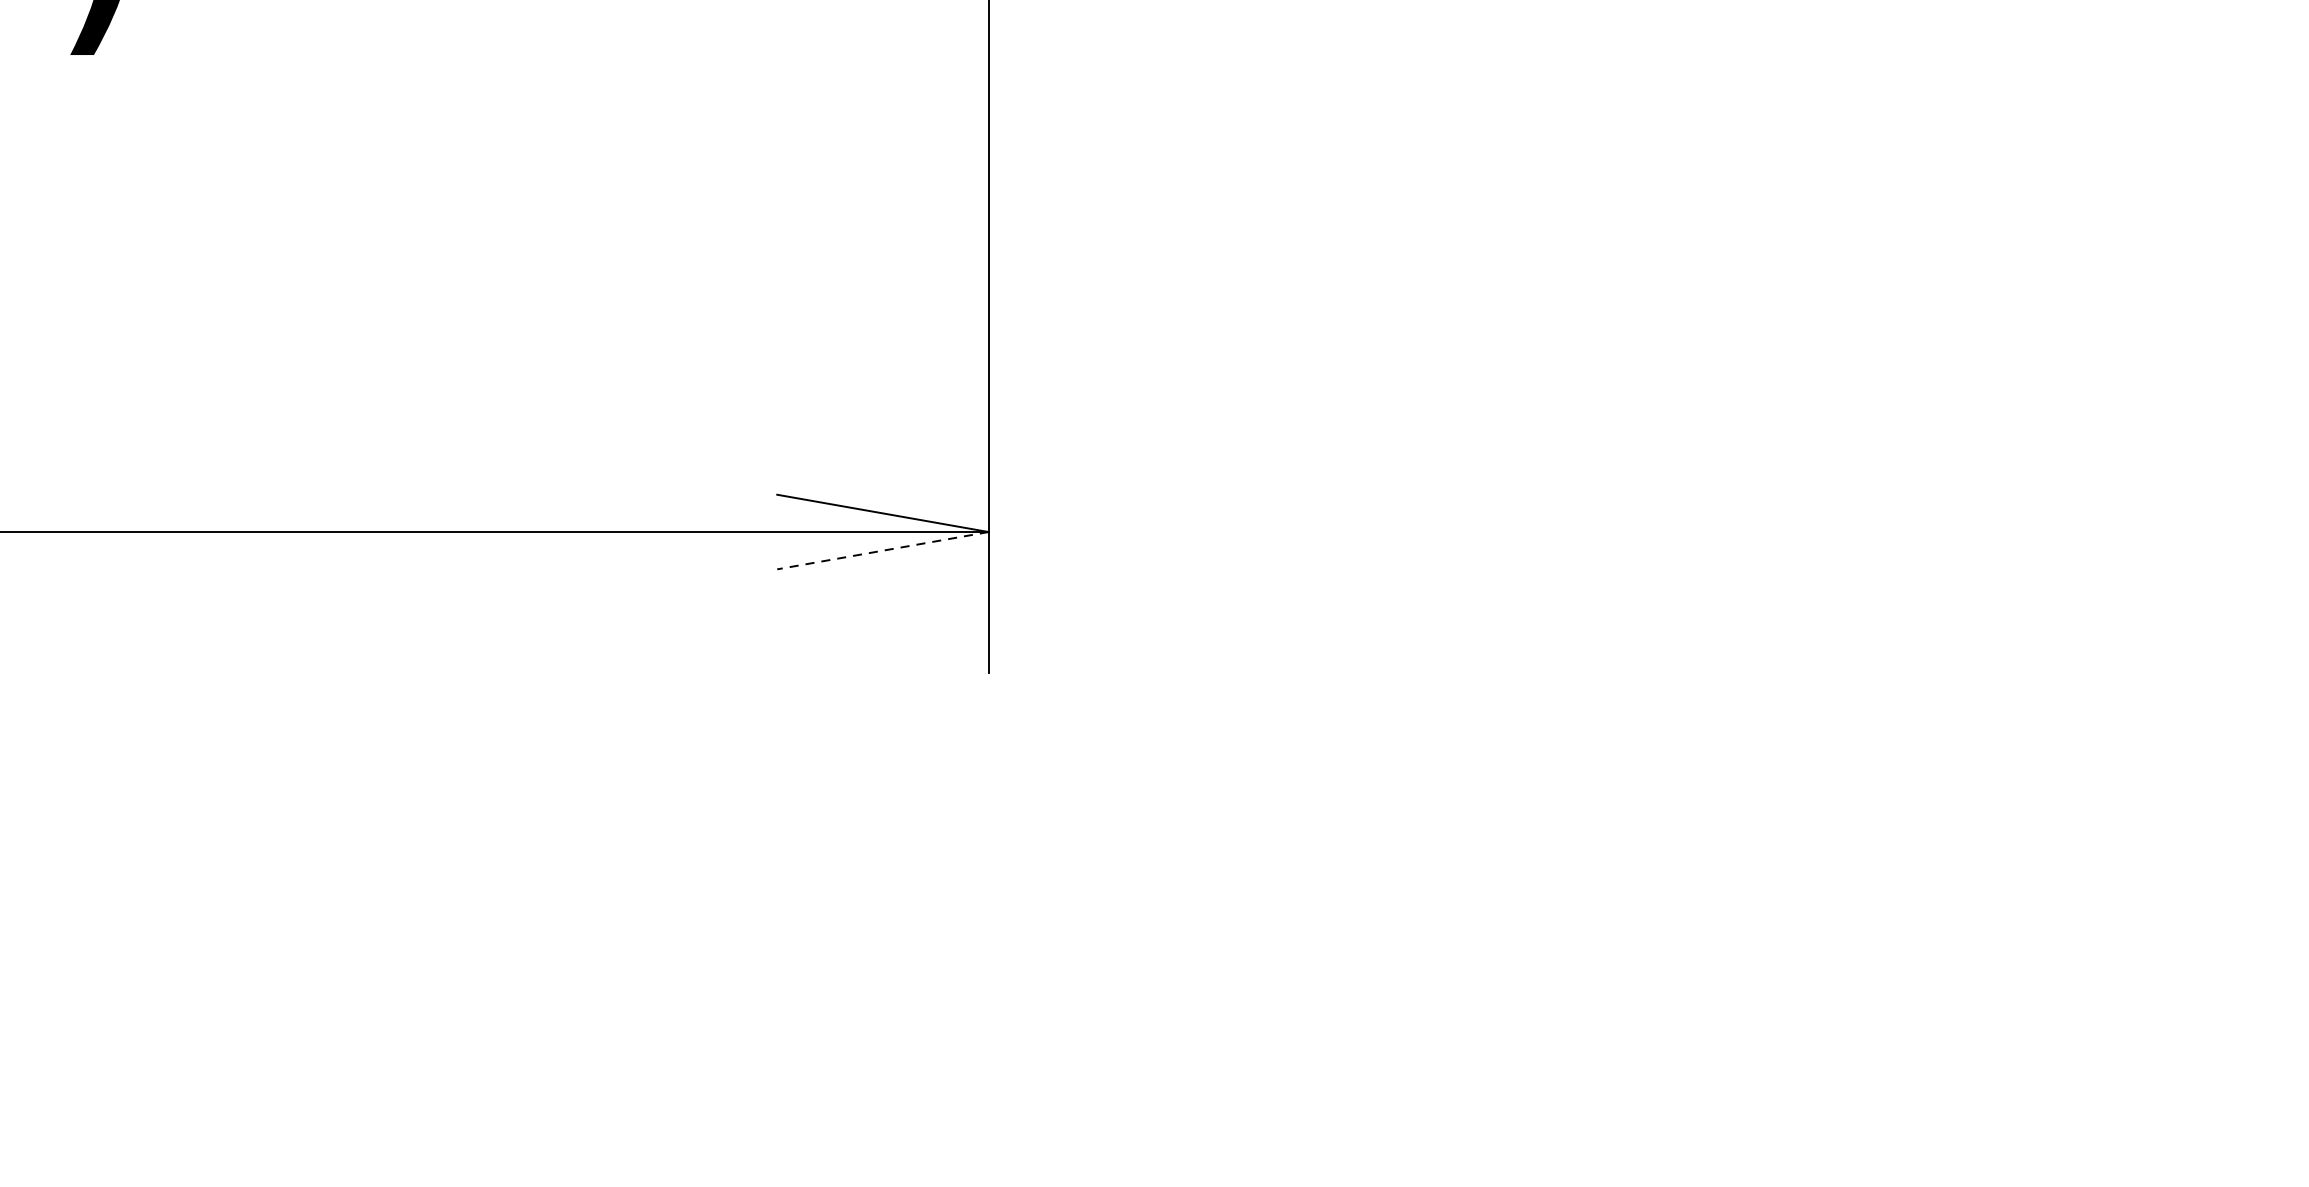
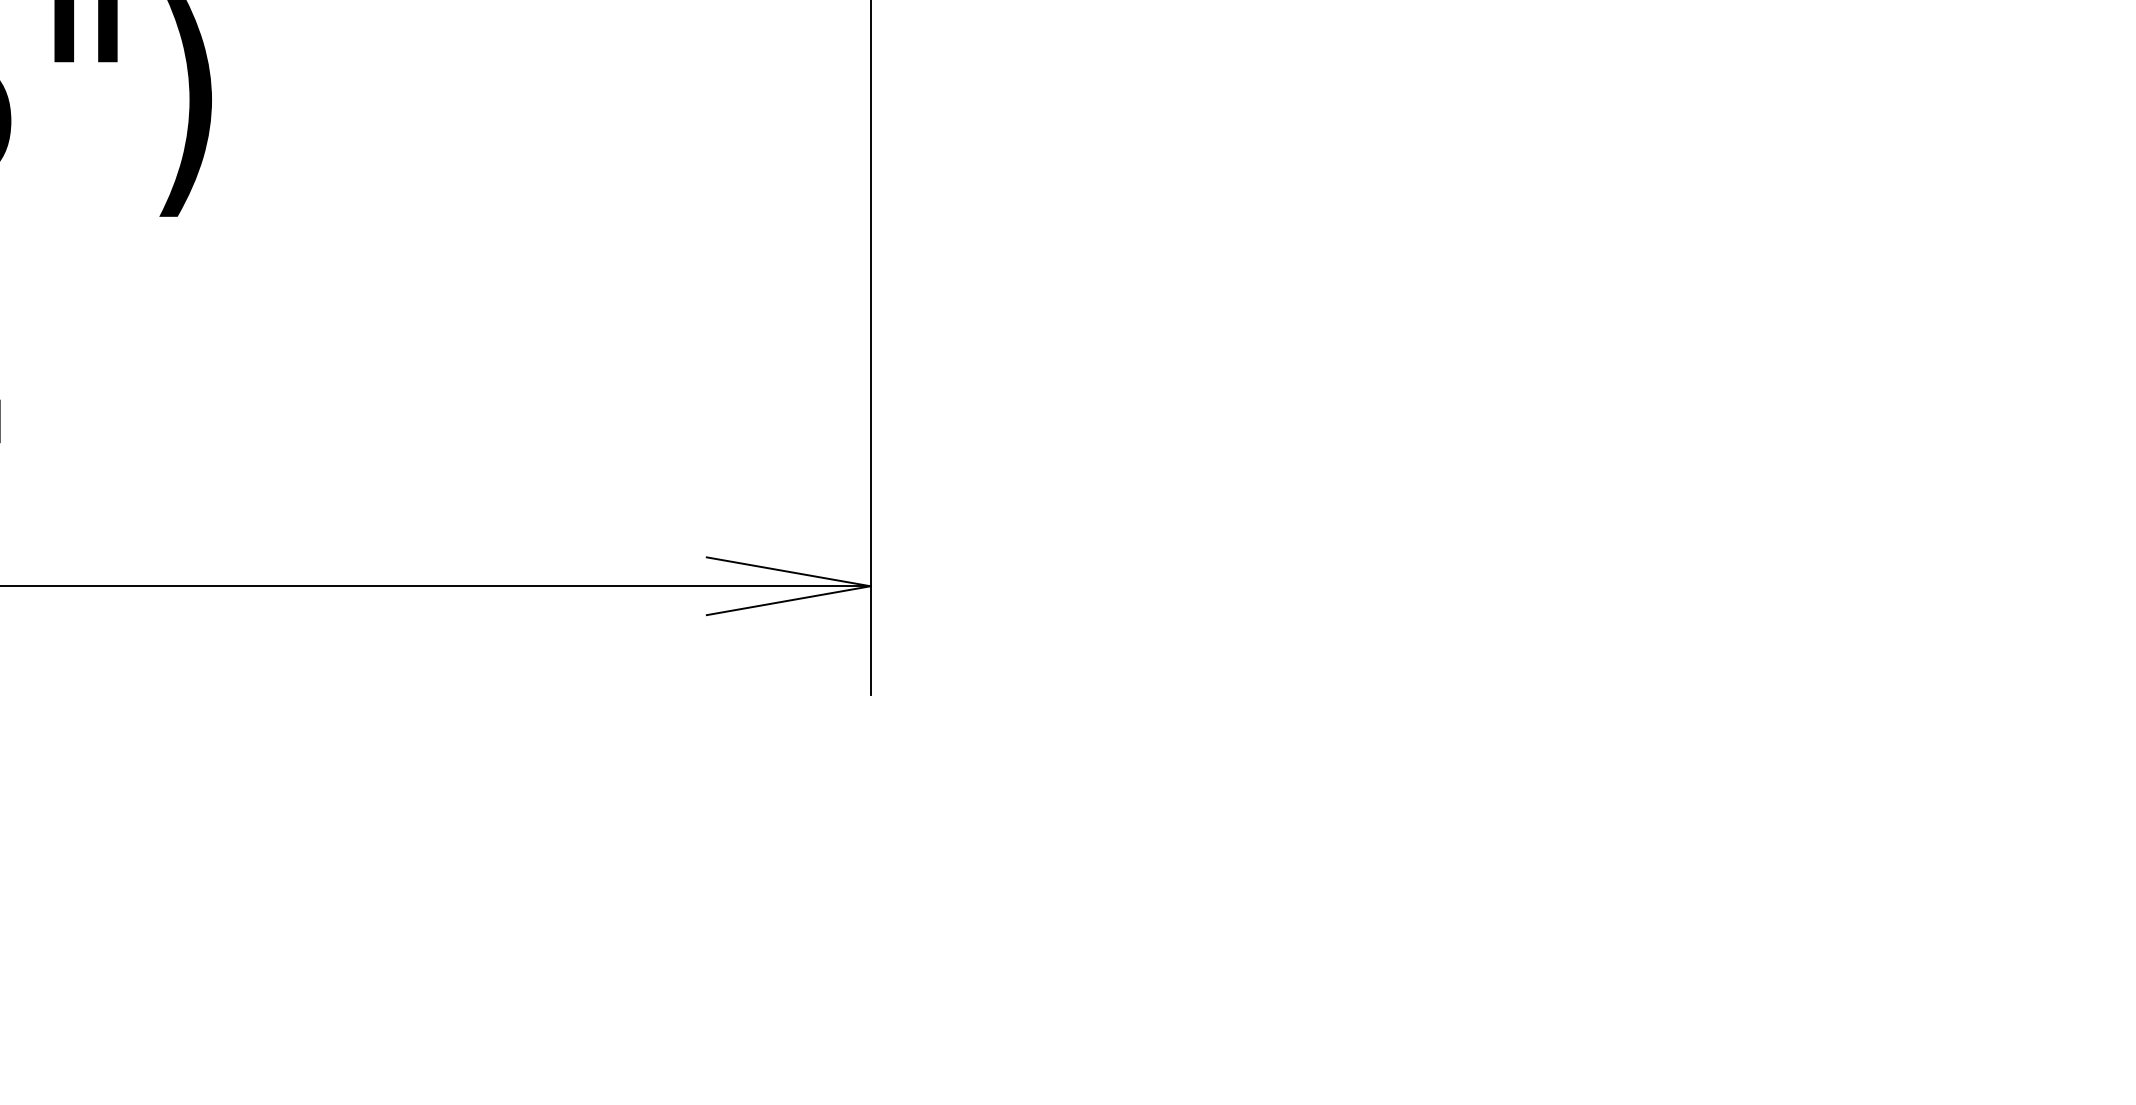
line: (882, 550) -> (788, 600), dashed -> solid

